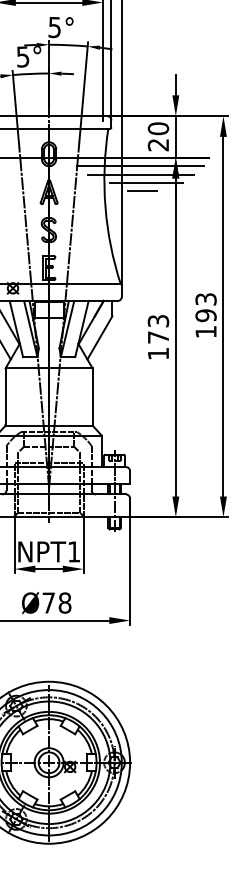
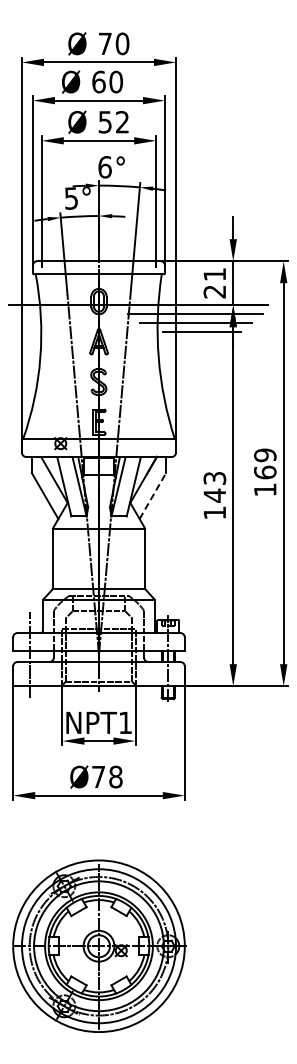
text: (54, 27) -> (104, 167), 5° -> 6°
text: (158, 128) -> (214, 274), 20 -> 21
line: (142, 190) -> (197, 340), removed
text: (206, 307) -> (265, 463), 193 -> 169
line: (100, 337) -> (153, 495), solid -> dashed
text: (158, 337) -> (214, 495), 173 -> 143

